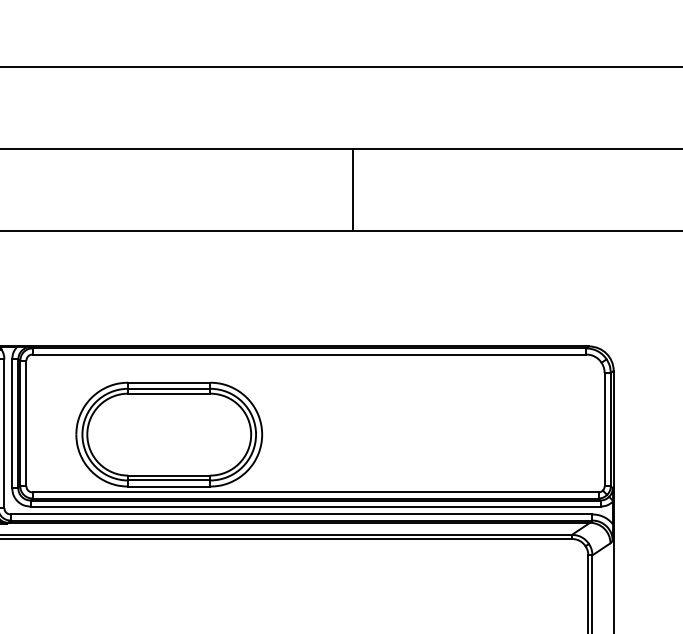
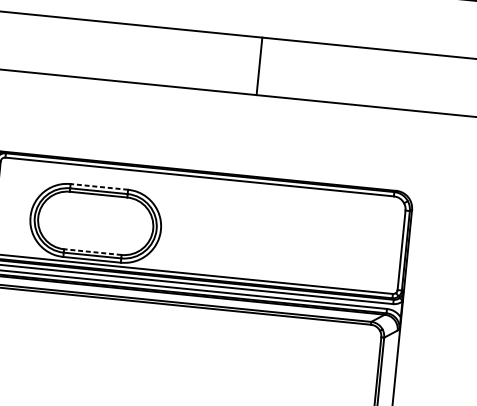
line: (353, 189) -> (259, 66), moved
line: (169, 382) -> (99, 186), solid -> dashed
line: (169, 475) -> (93, 252), solid -> dashed

